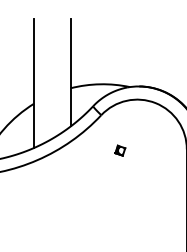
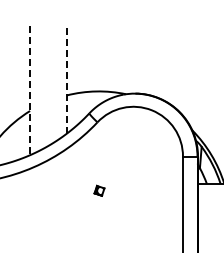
line: (70, 72) -> (66, 79), solid -> dashed
line: (34, 83) -> (30, 90), solid -> dashed
part: (120, 150) -> (99, 190), moved

